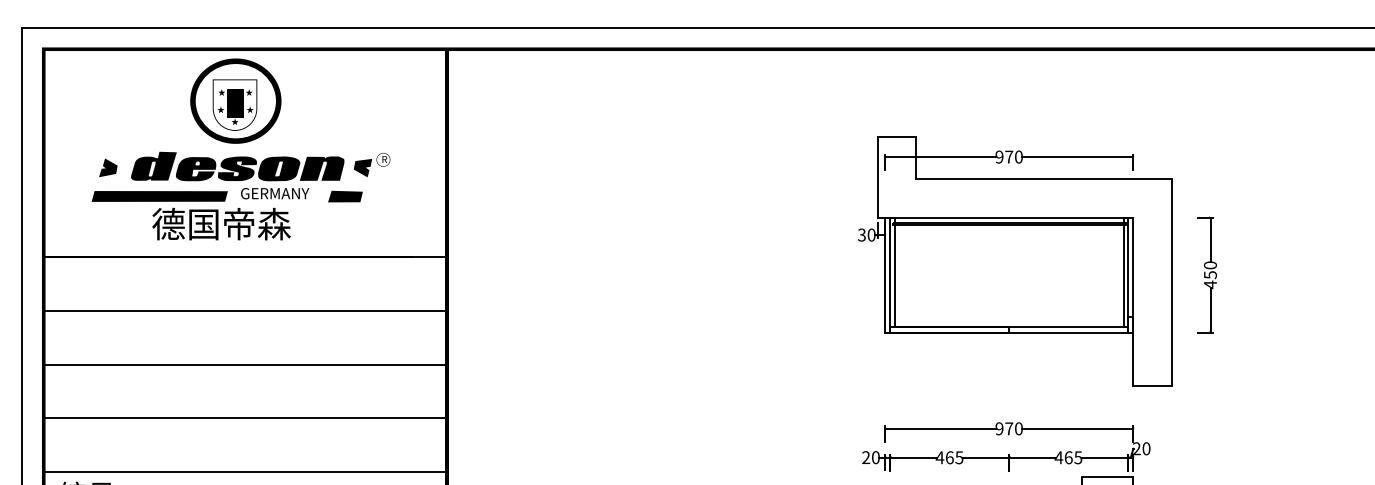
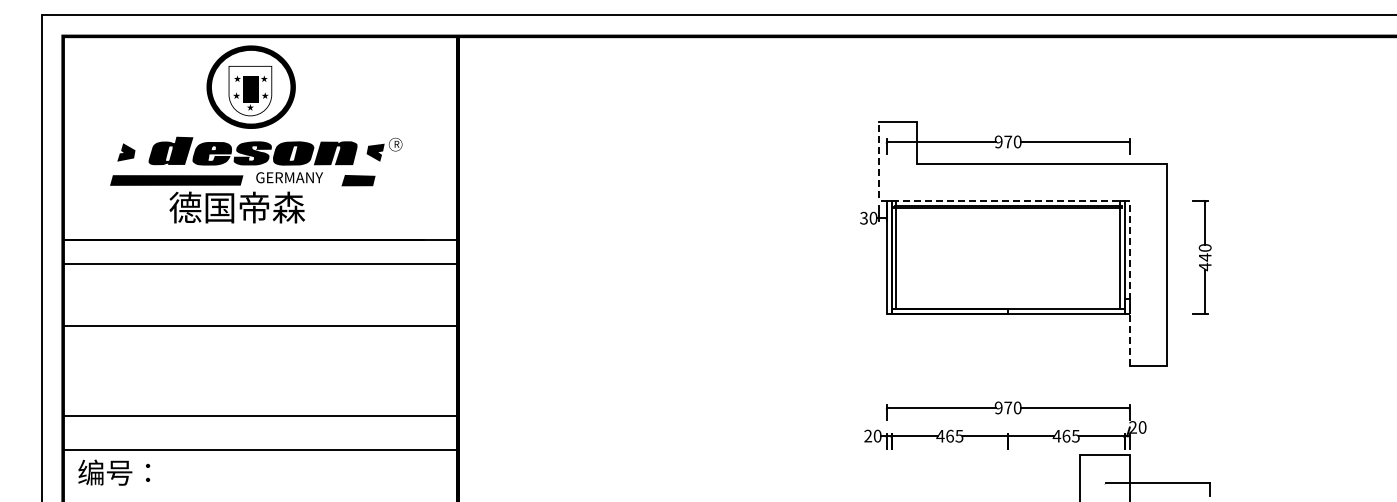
line: (1048, 217) -> (1046, 201), solid -> dashed
text: (1210, 275) -> (1205, 257), 450 -> 440
line: (245, 310) -> (260, 263), moved
line: (246, 365) -> (261, 326), moved
line: (245, 418) -> (260, 415), moved

